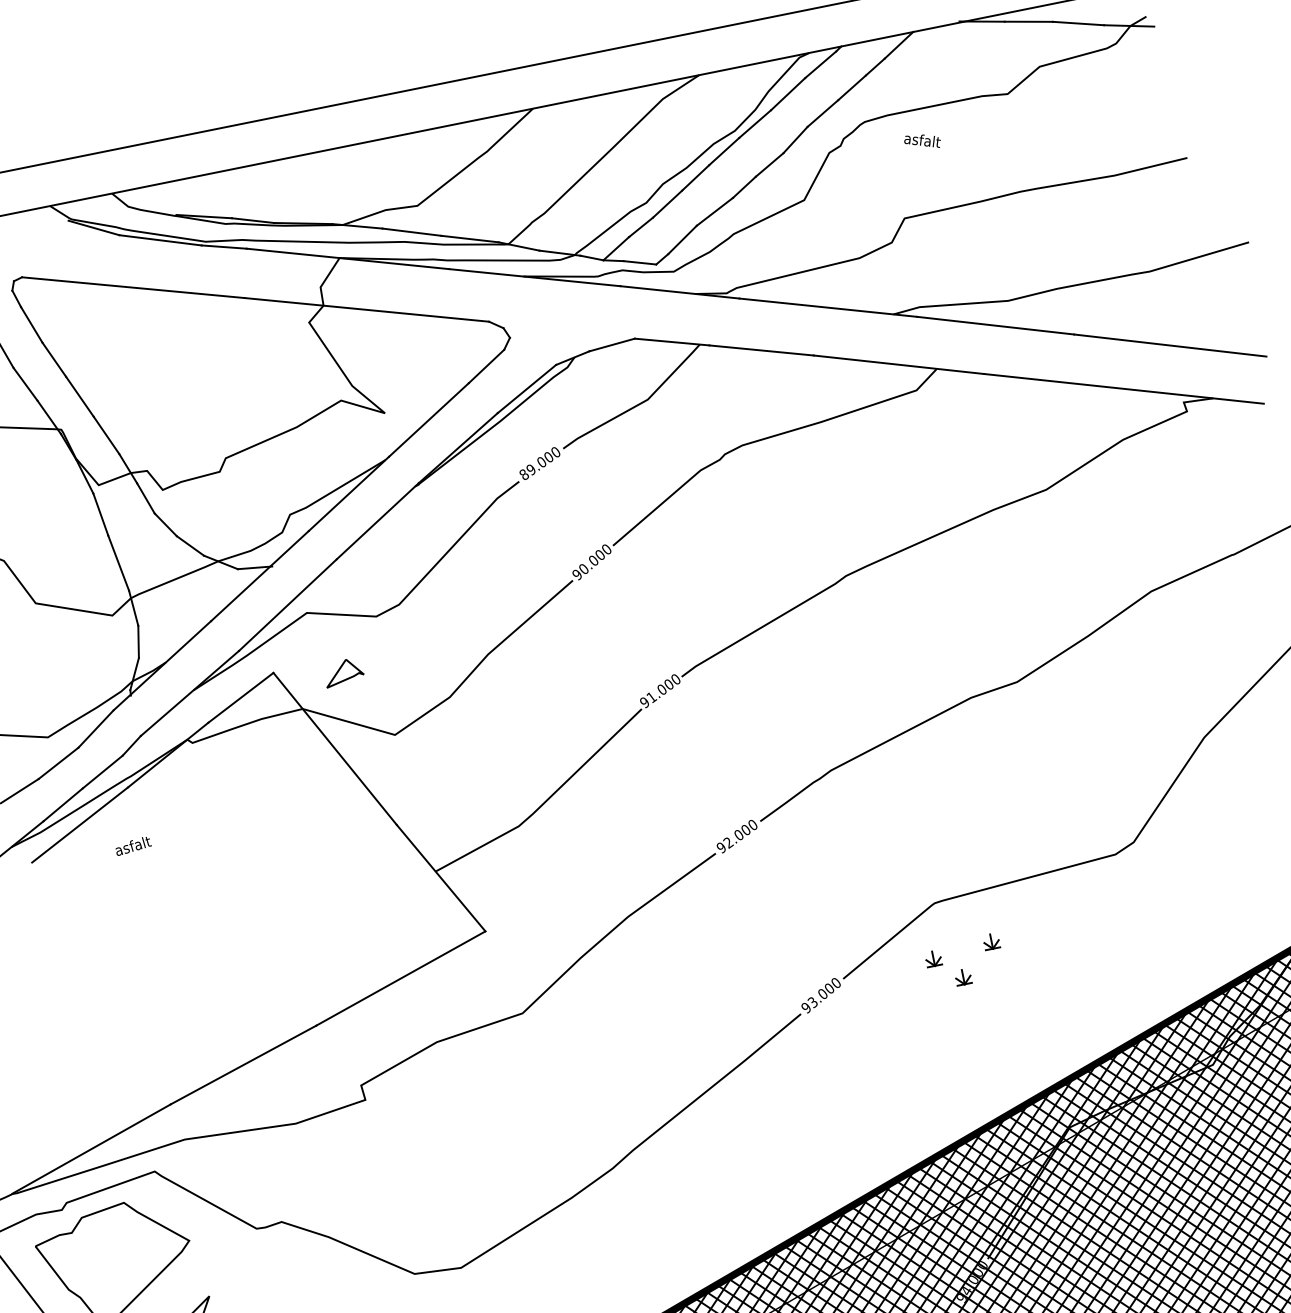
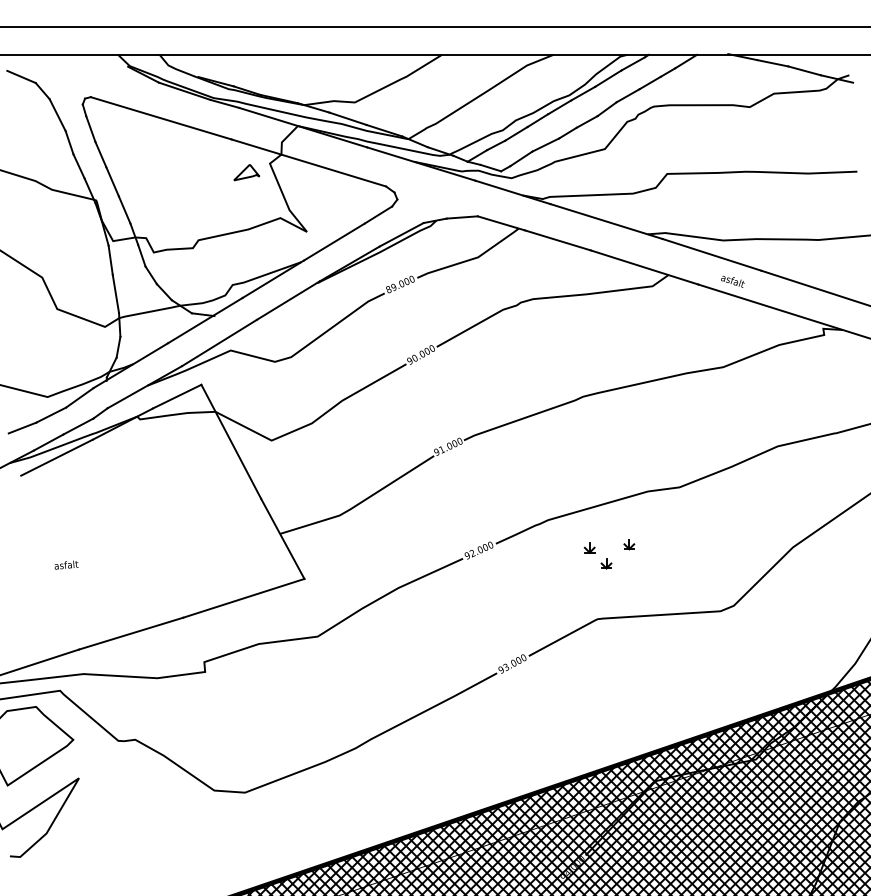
text: (922, 141) -> (732, 281), moved
part: (343, 672) -> (246, 172), moved
text: (132, 845) -> (66, 564), moved
part: (965, 962) -> (609, 554), moved

